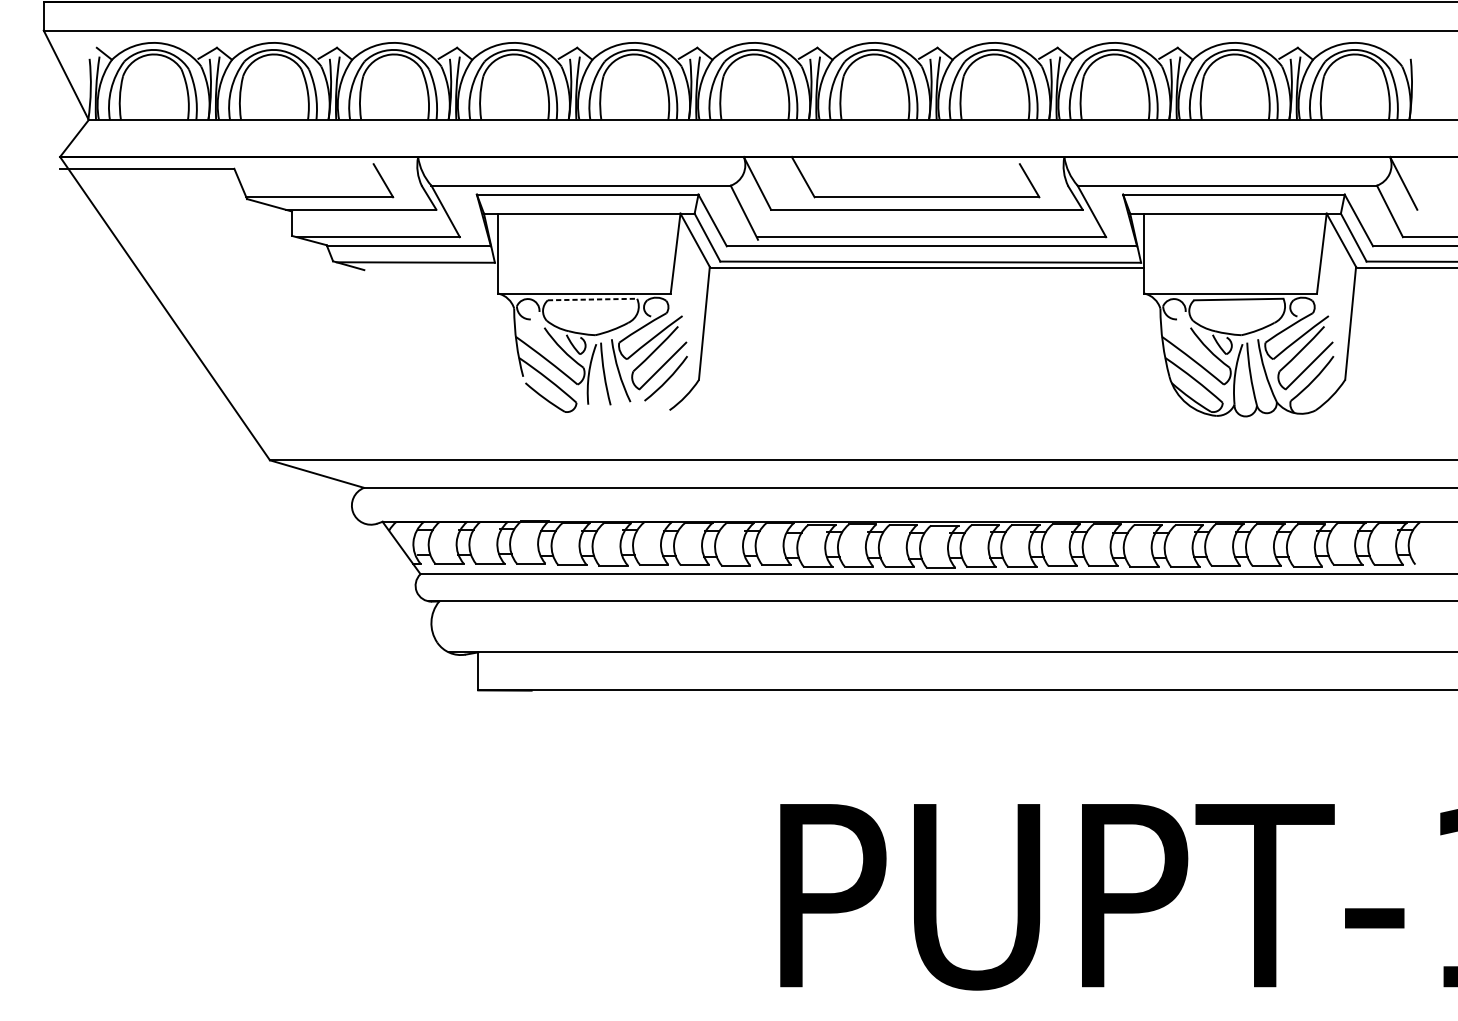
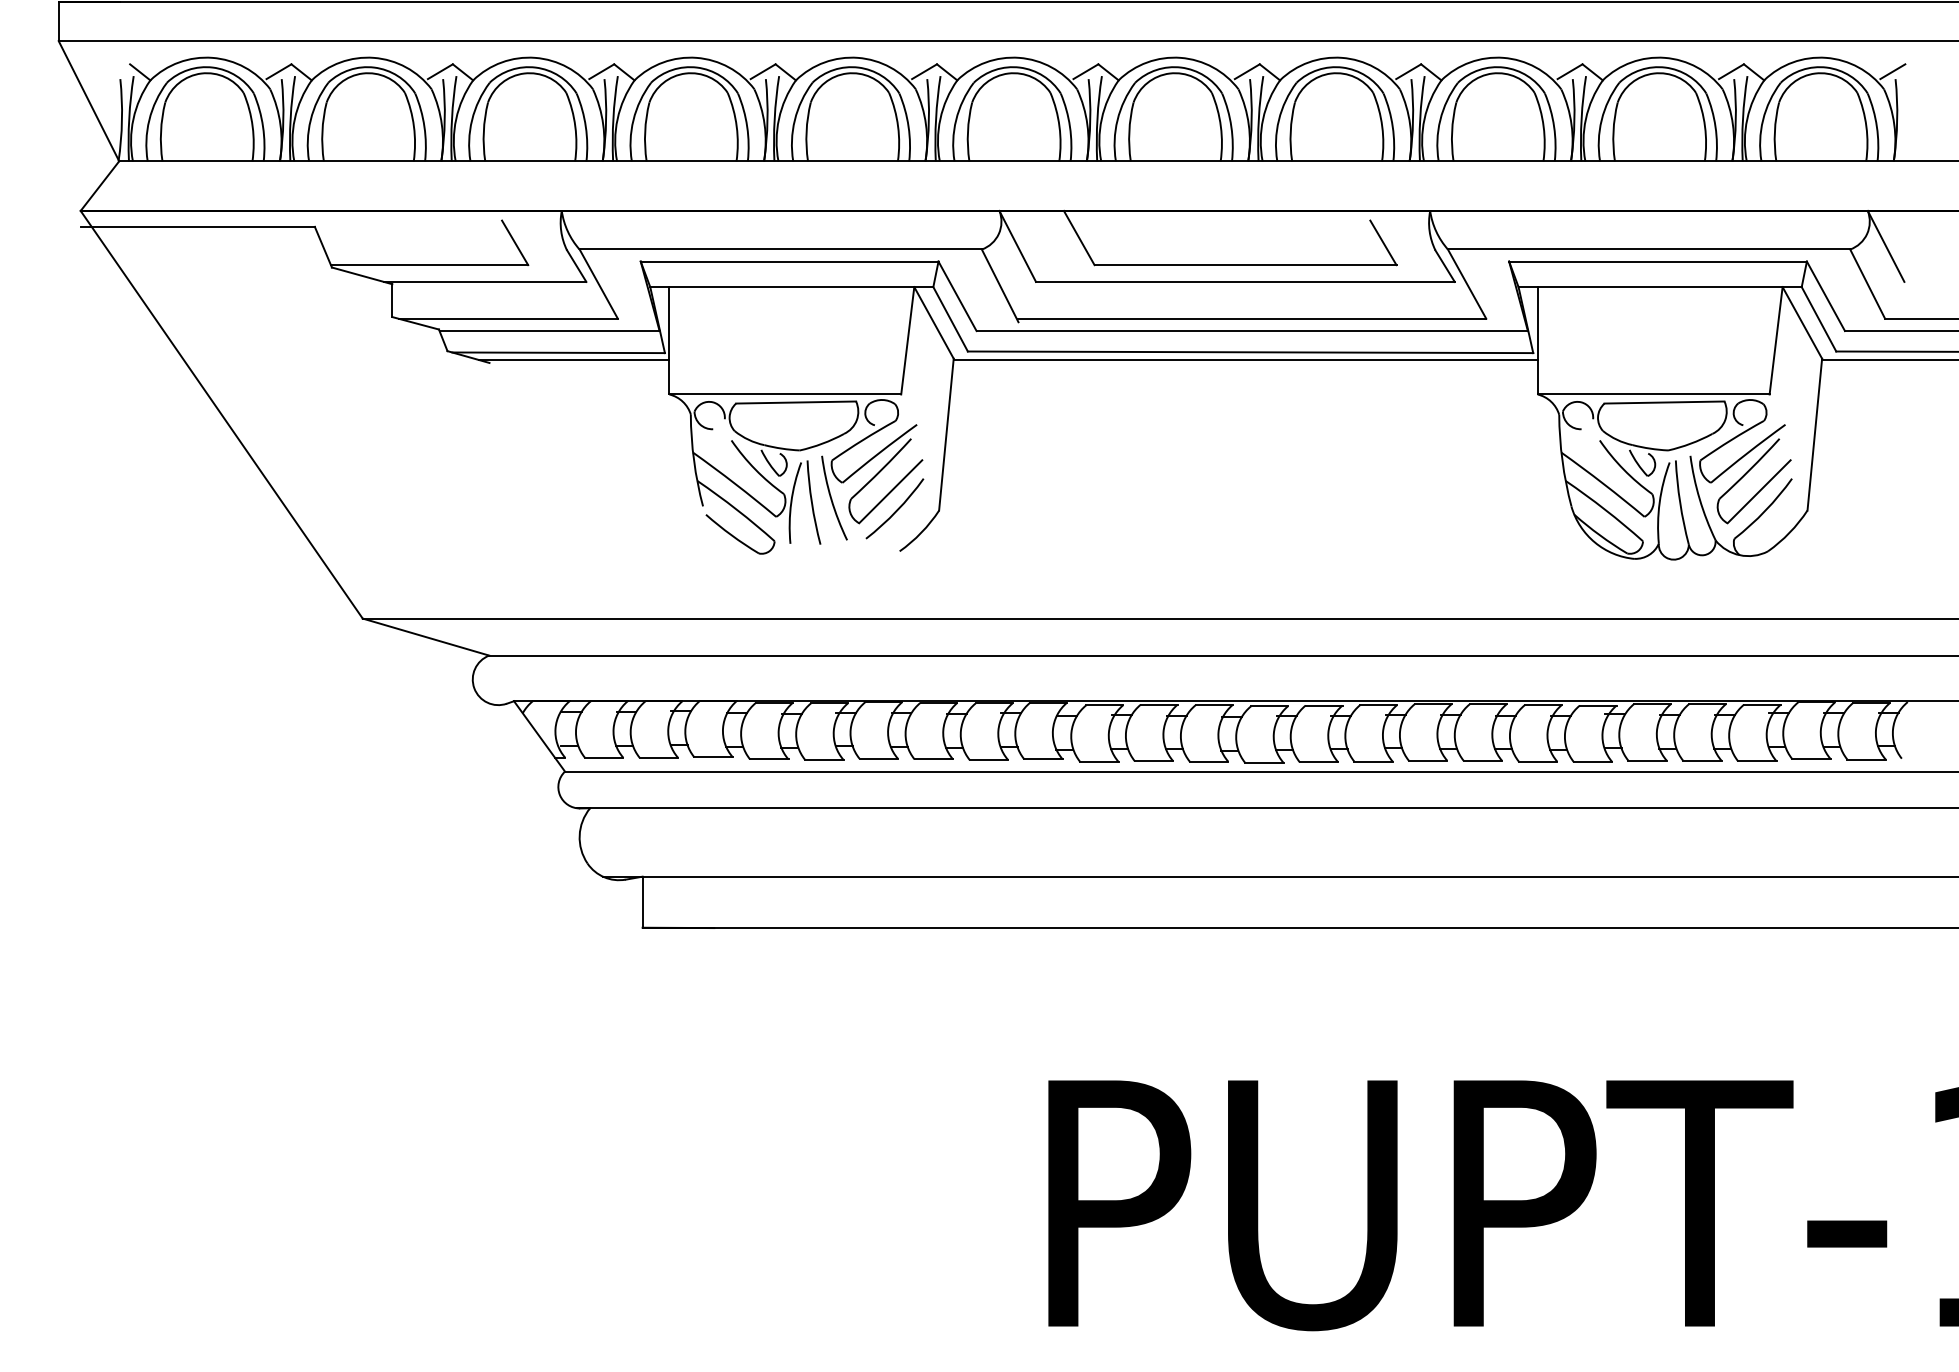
line: (1408, 53) -> (1892, 71), added
line: (426, 267) -> (573, 359), added
line: (592, 299) -> (796, 402), dashed -> solid

